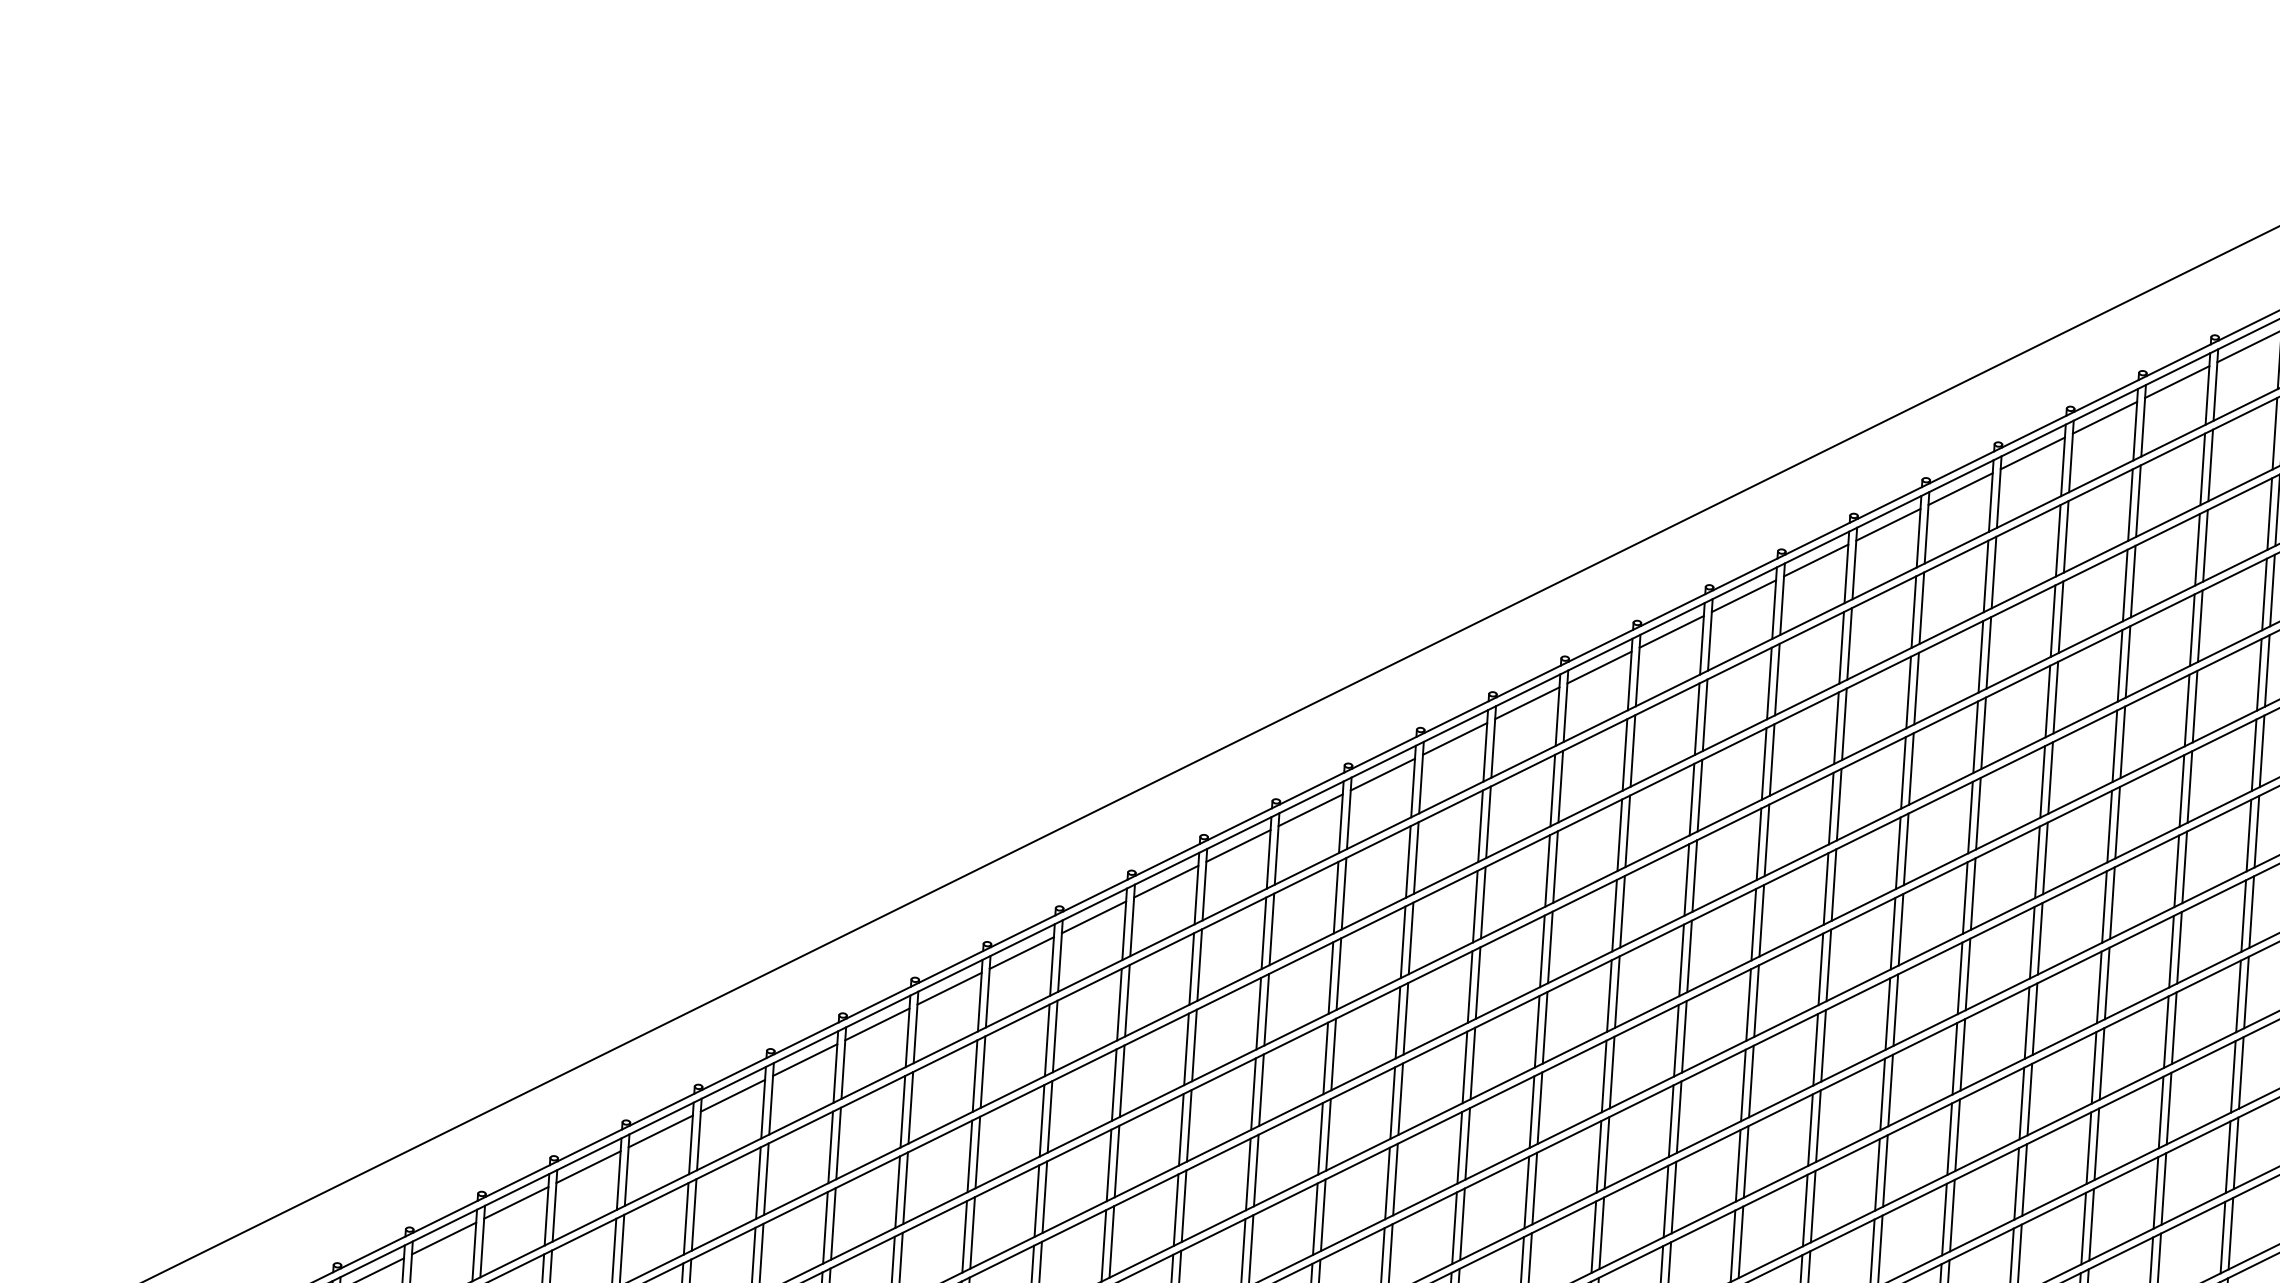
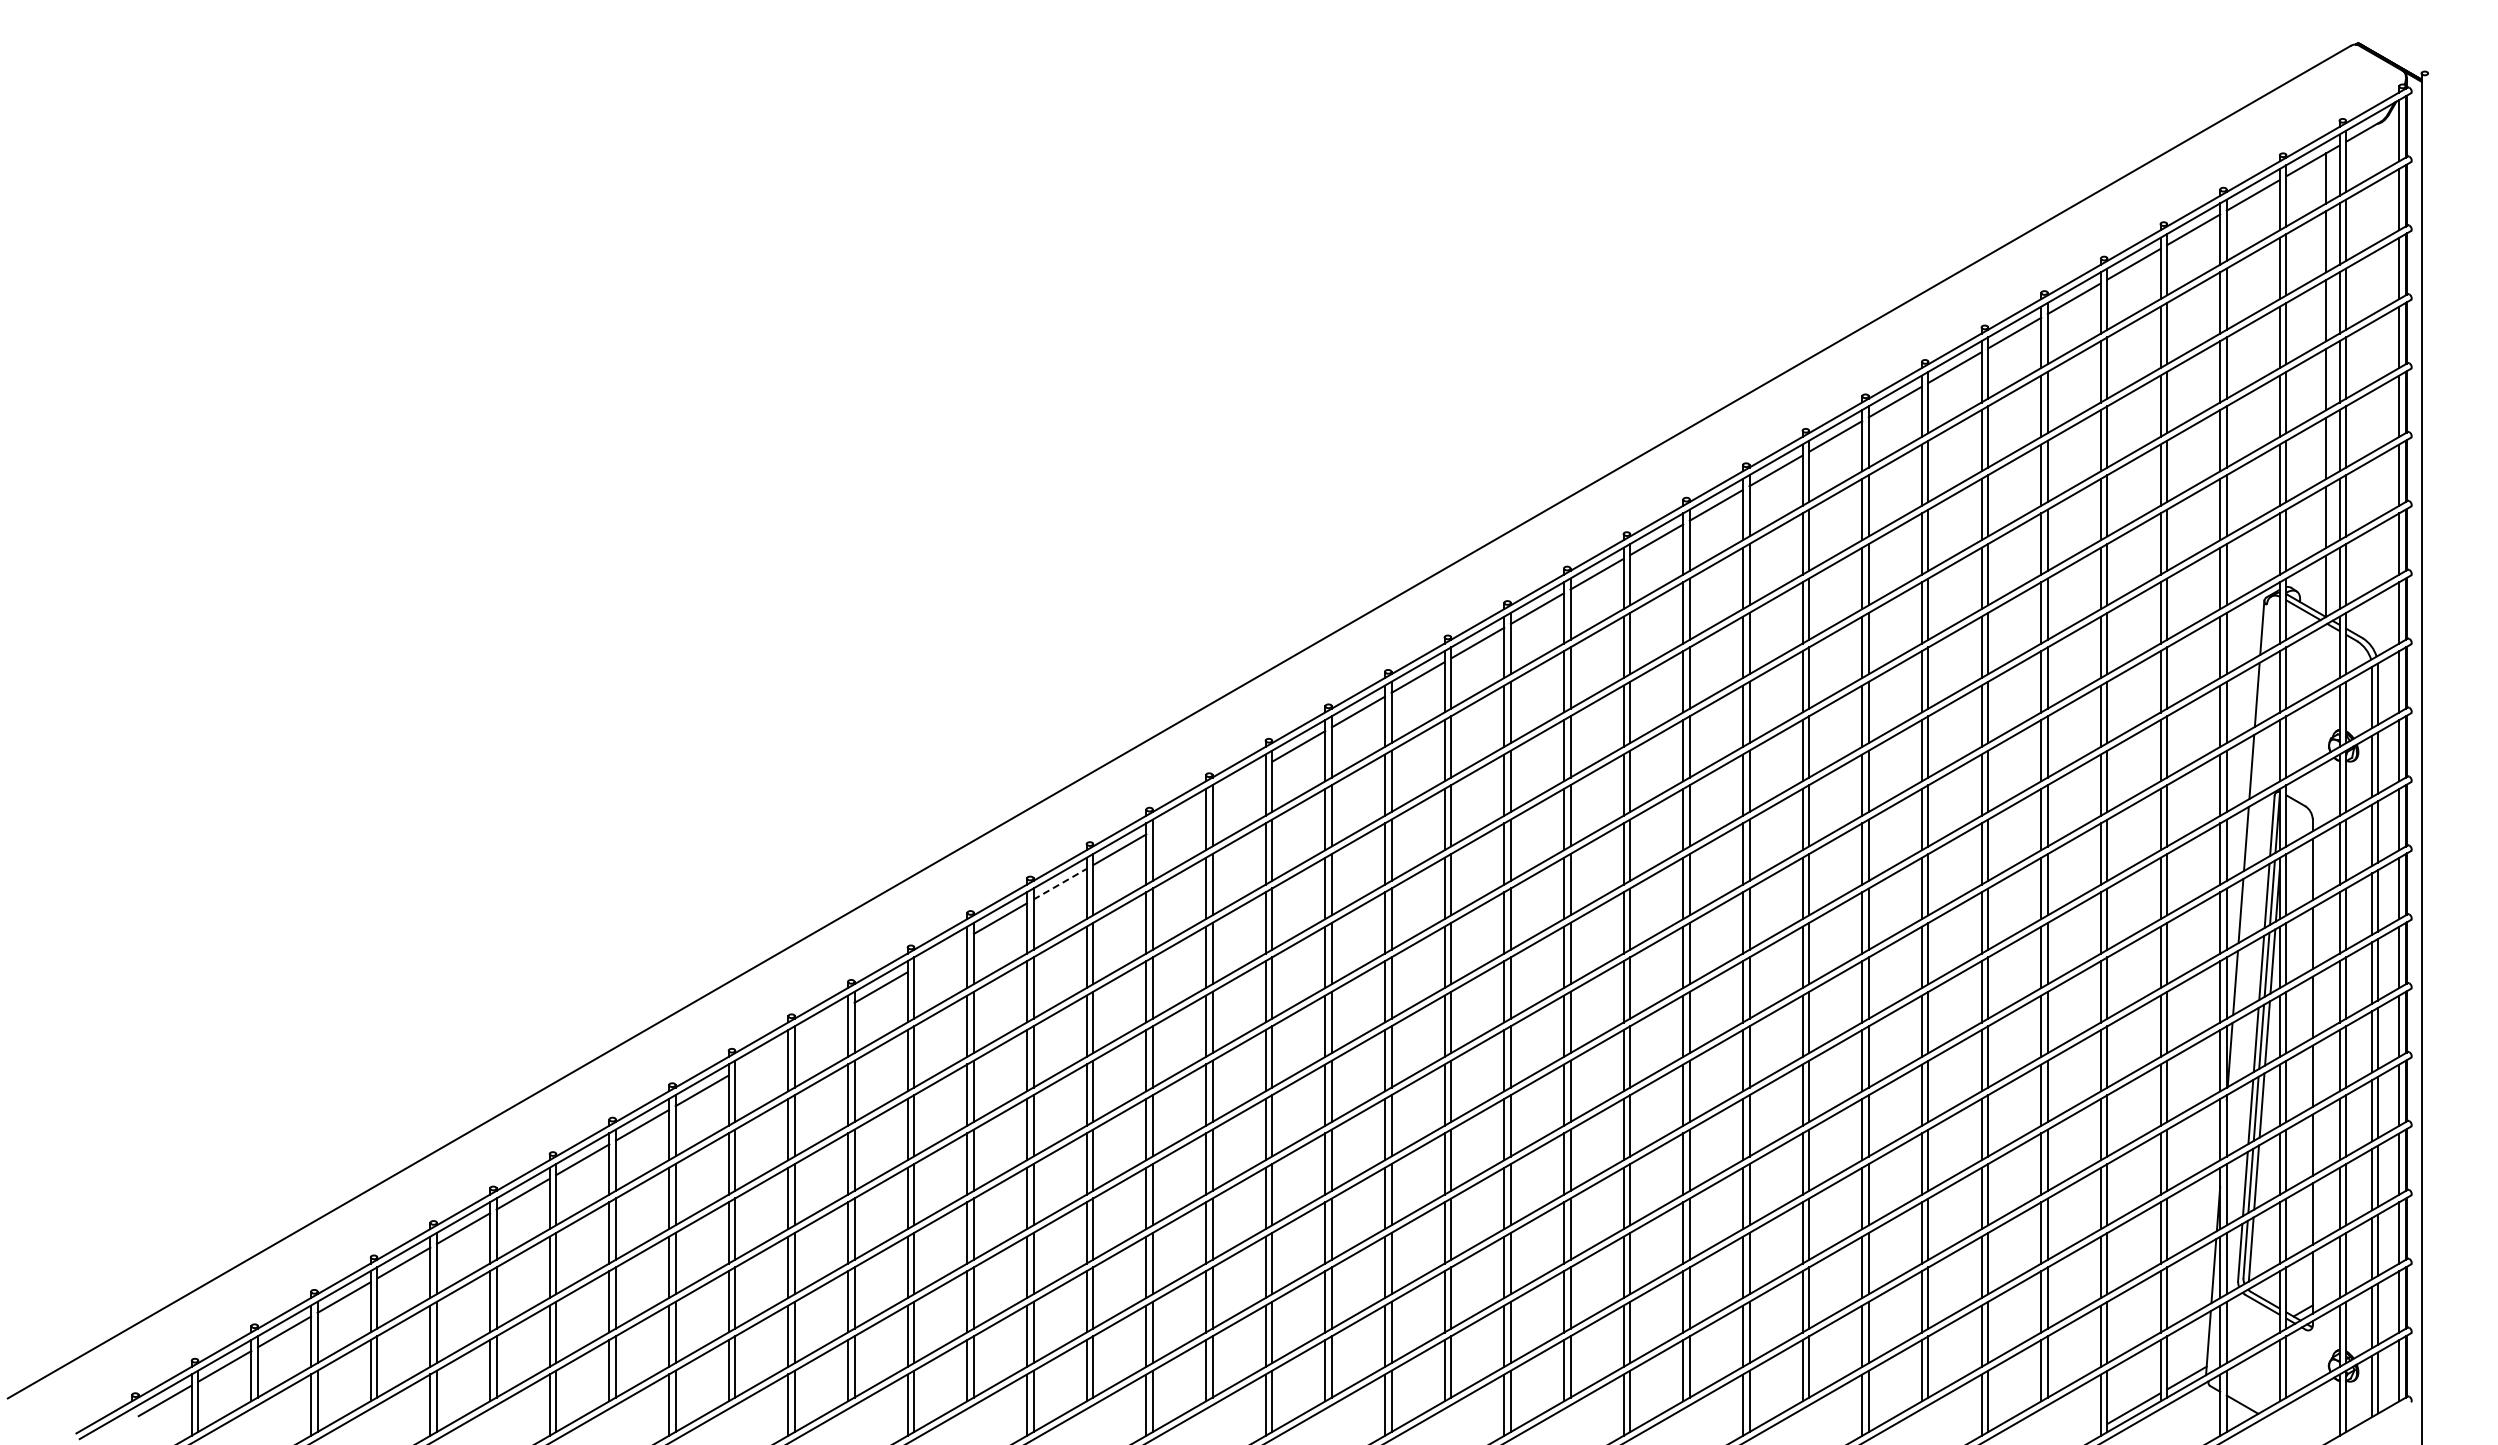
line: (1237, 845) -> (1238, 780), removed
line: (1165, 881) -> (1178, 815), removed
line: (1022, 953) -> (1060, 884), solid -> dashed
line: (877, 1023) -> (940, 952), removed
line: (733, 1095) -> (821, 1021), removed
line: (660, 1131) -> (761, 1056), removed

